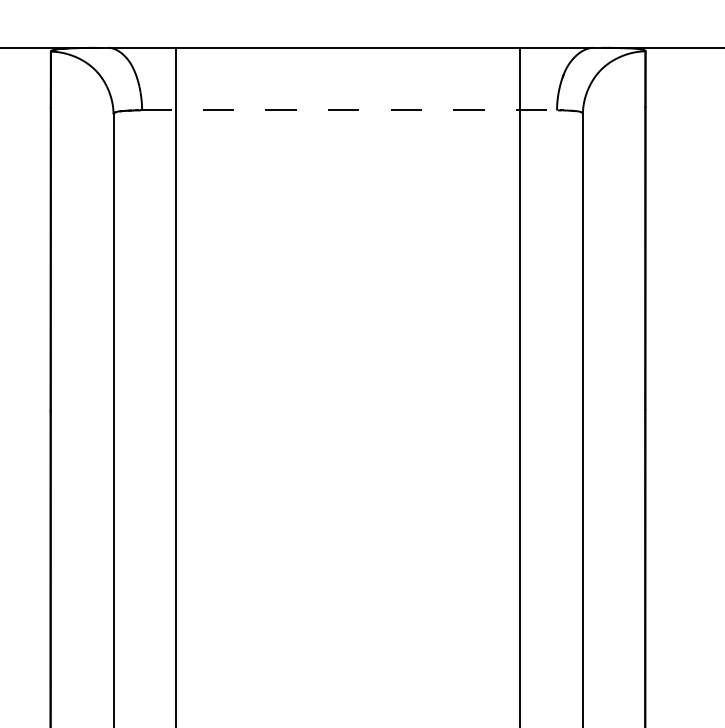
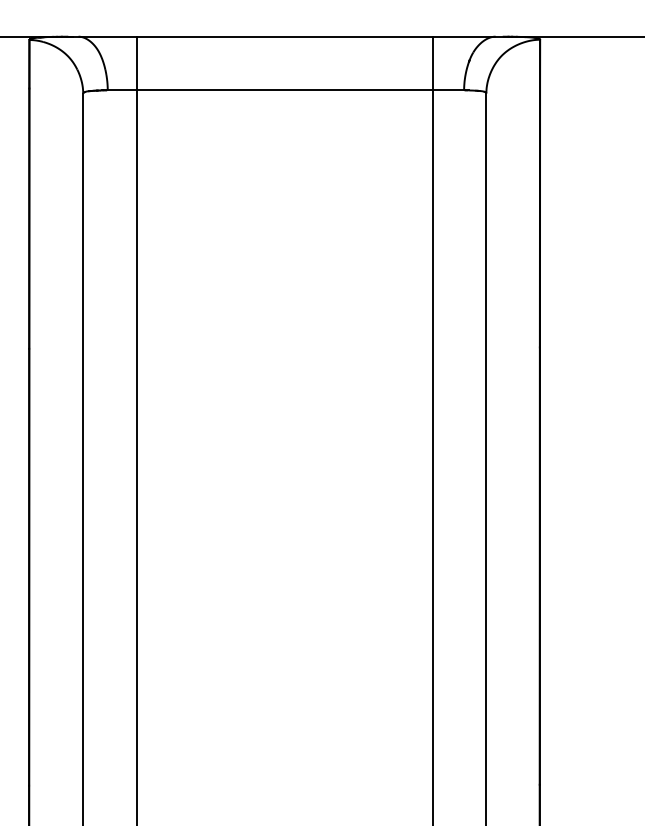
line: (349, 110) -> (285, 90), dashed -> solid

